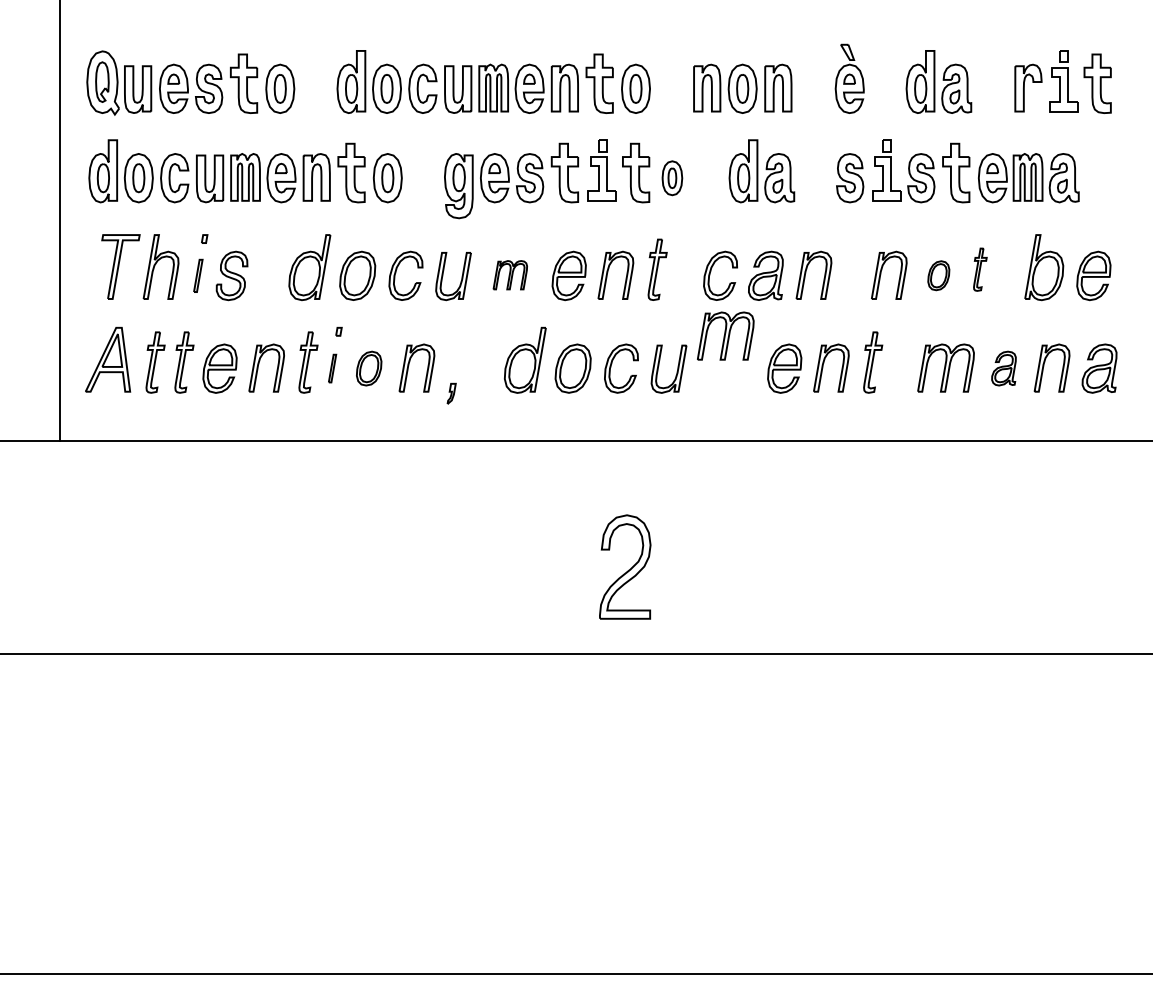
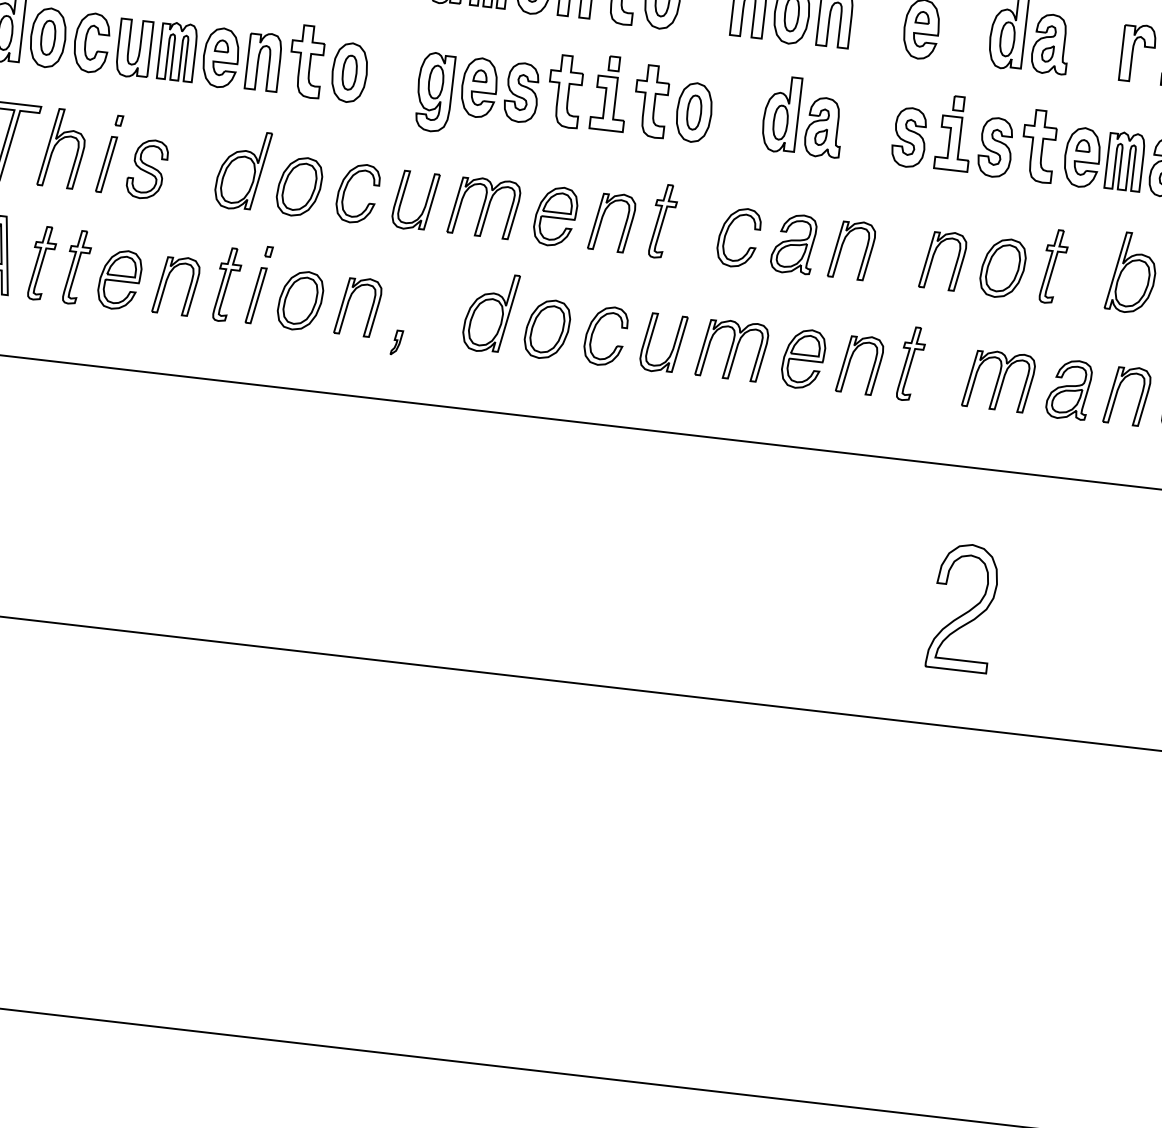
part: (672, 178) -> (694, 113), size x1.43
part: (980, 269) -> (1054, 266), size x1.43
part: (510, 274) -> (484, 206), size x1.67
part: (198, 275) -> (106, 164), size x1.43
part: (938, 275) -> (1002, 267), size x1.67
part: (725, 335) -> (732, 349), moved
part: (332, 368) -> (256, 295), size x1.67
part: (368, 368) -> (299, 300), size x1.43
part: (1003, 368) -> (1068, 389), size x1.43
part: (625, 566) -> (963, 606), moved

